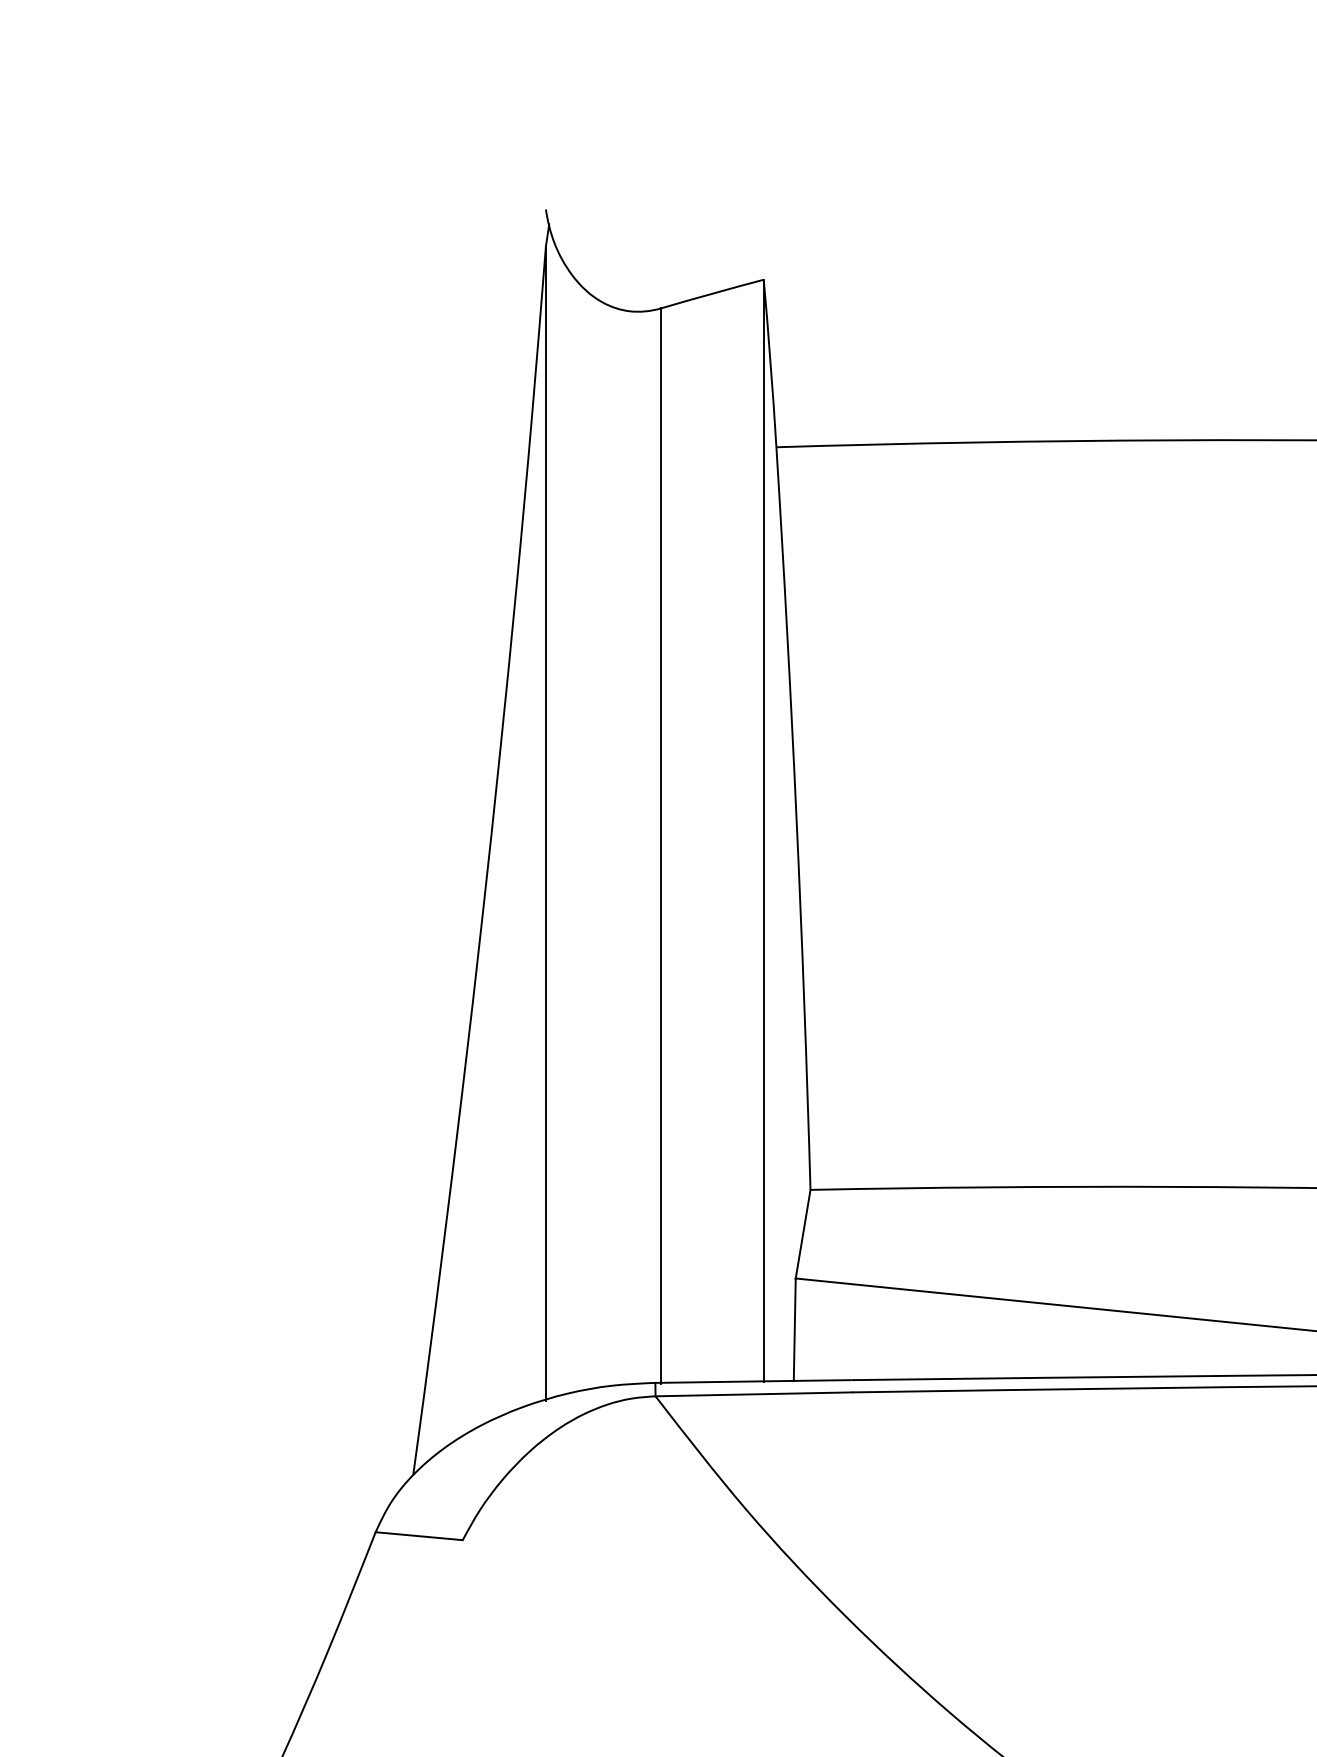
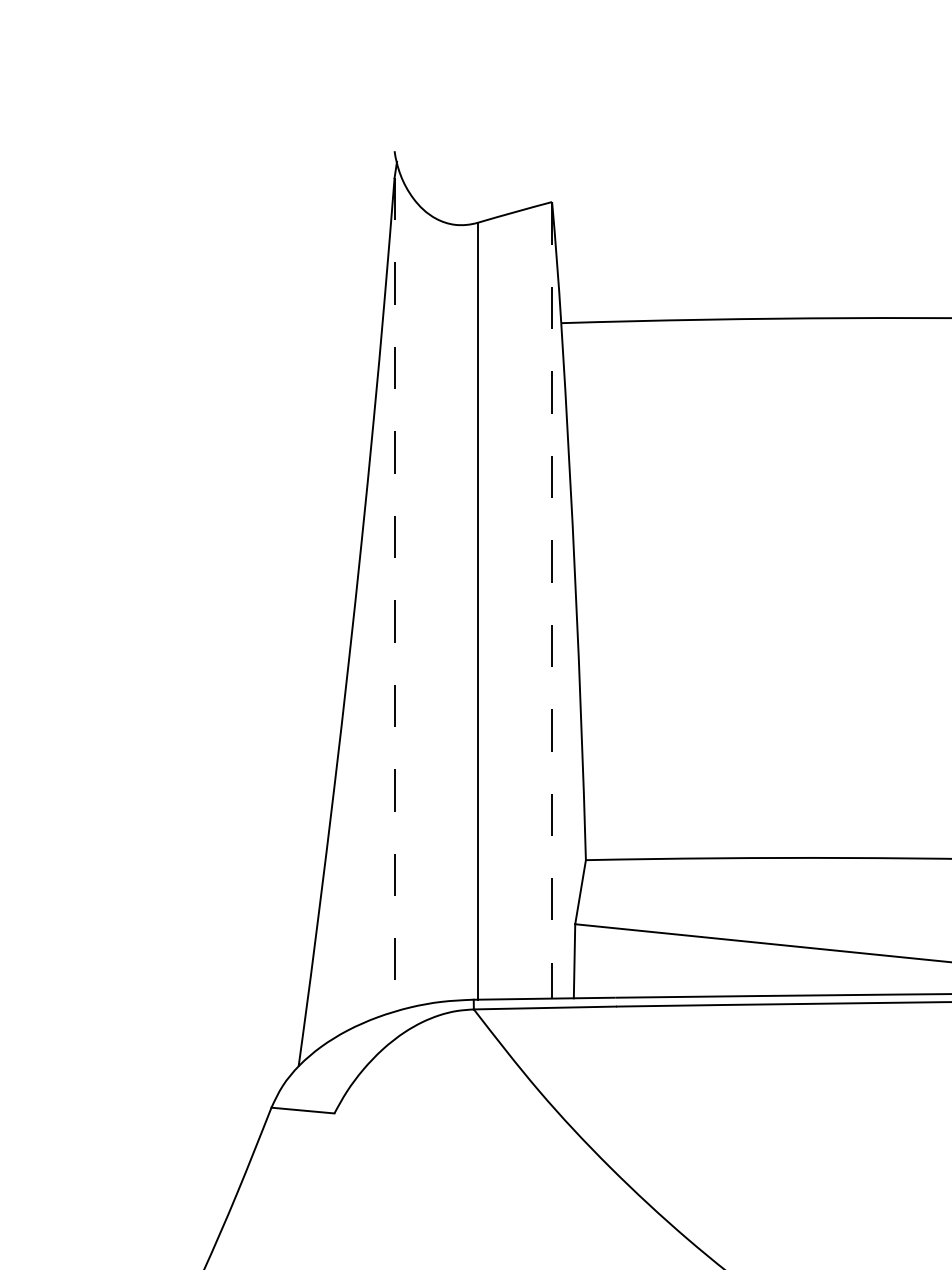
line: (545, 824) -> (394, 595), solid -> dashed
line: (763, 831) -> (551, 601), solid -> dashed

